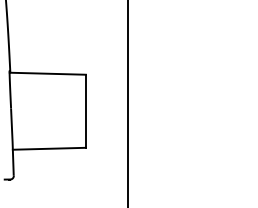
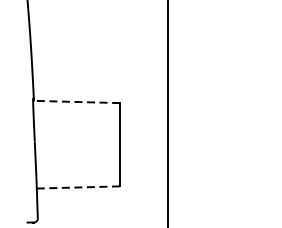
line: (47, 73) -> (76, 101), solid -> dashed
line: (49, 148) -> (78, 187), solid -> dashed

